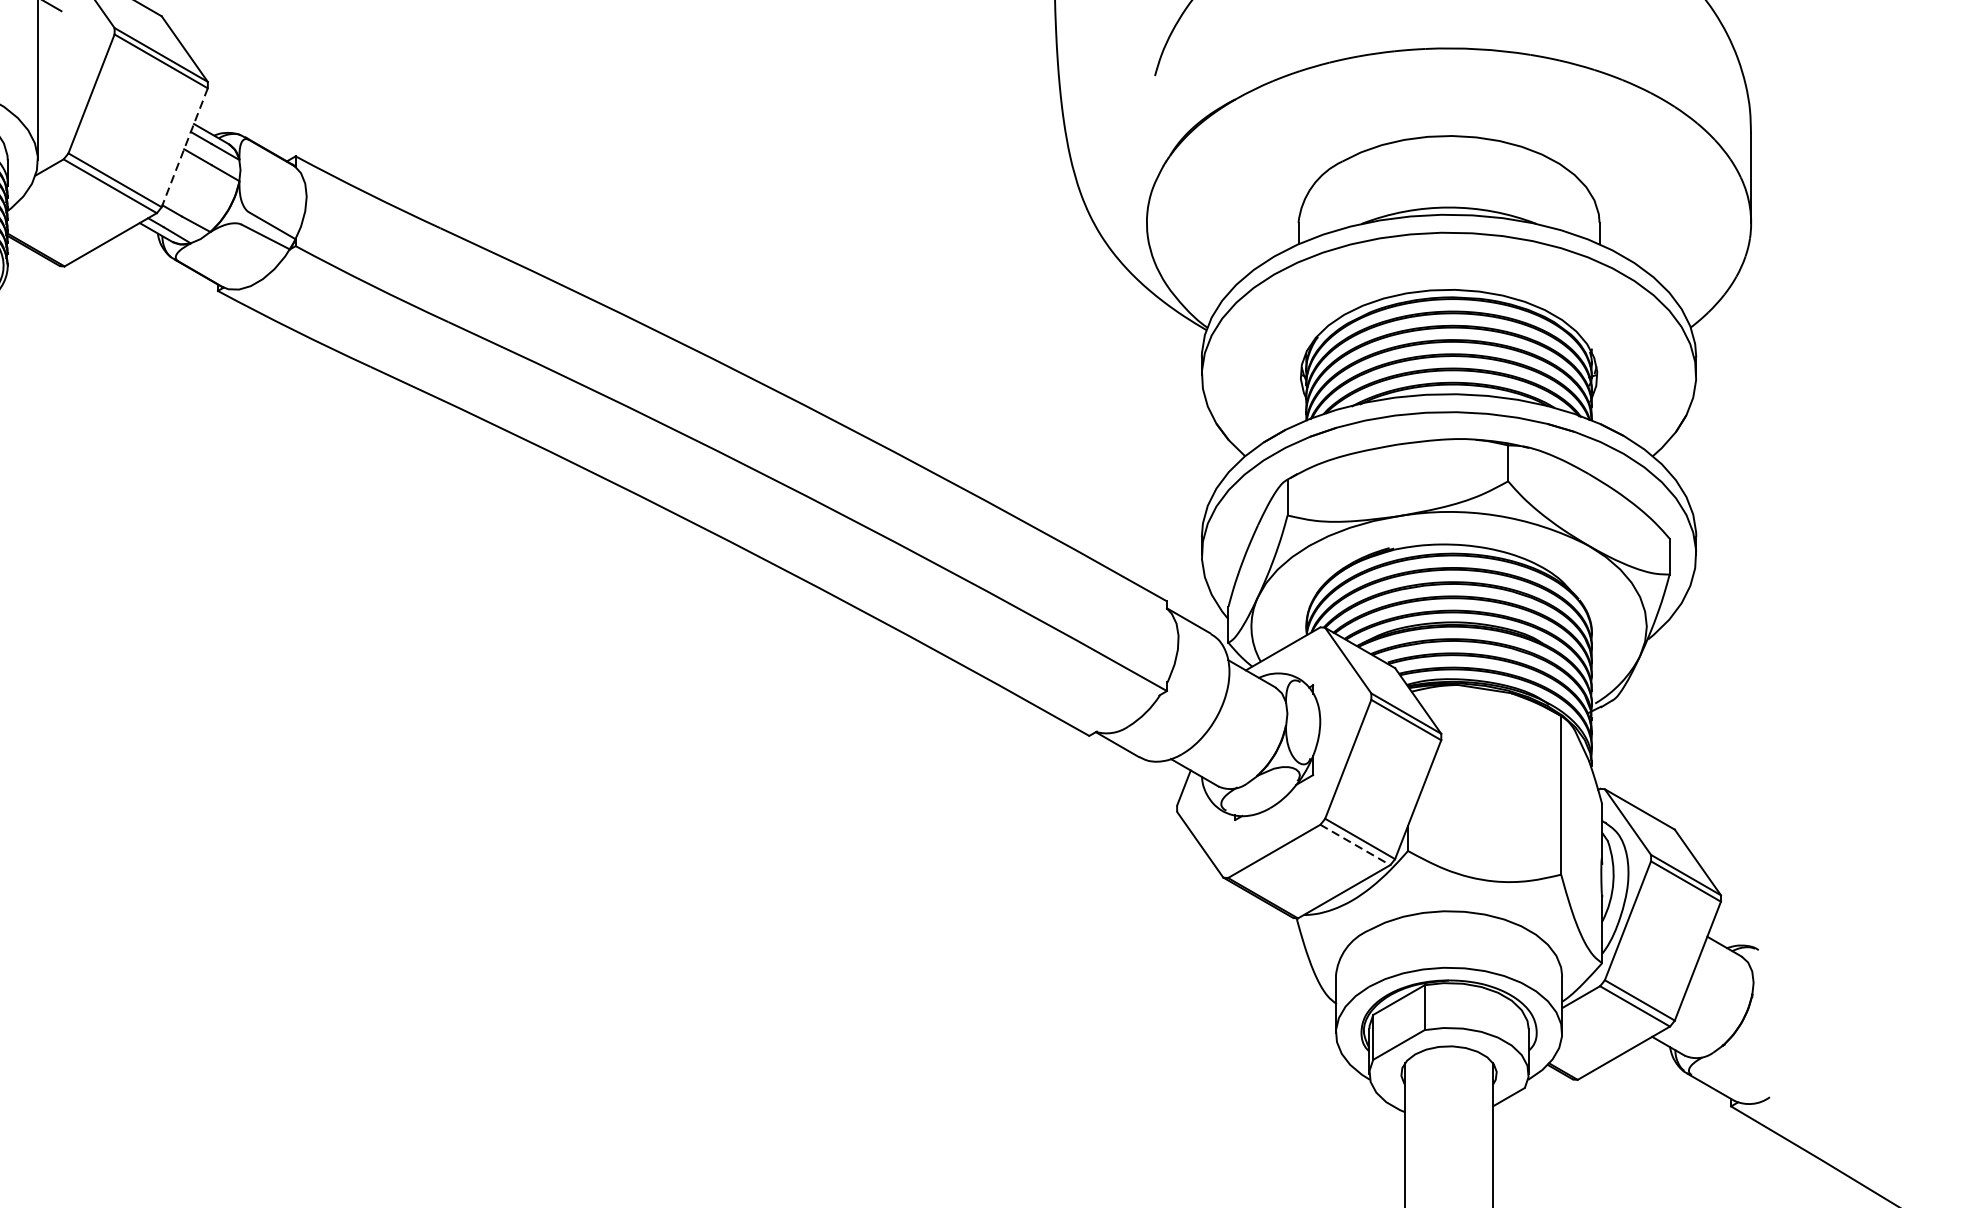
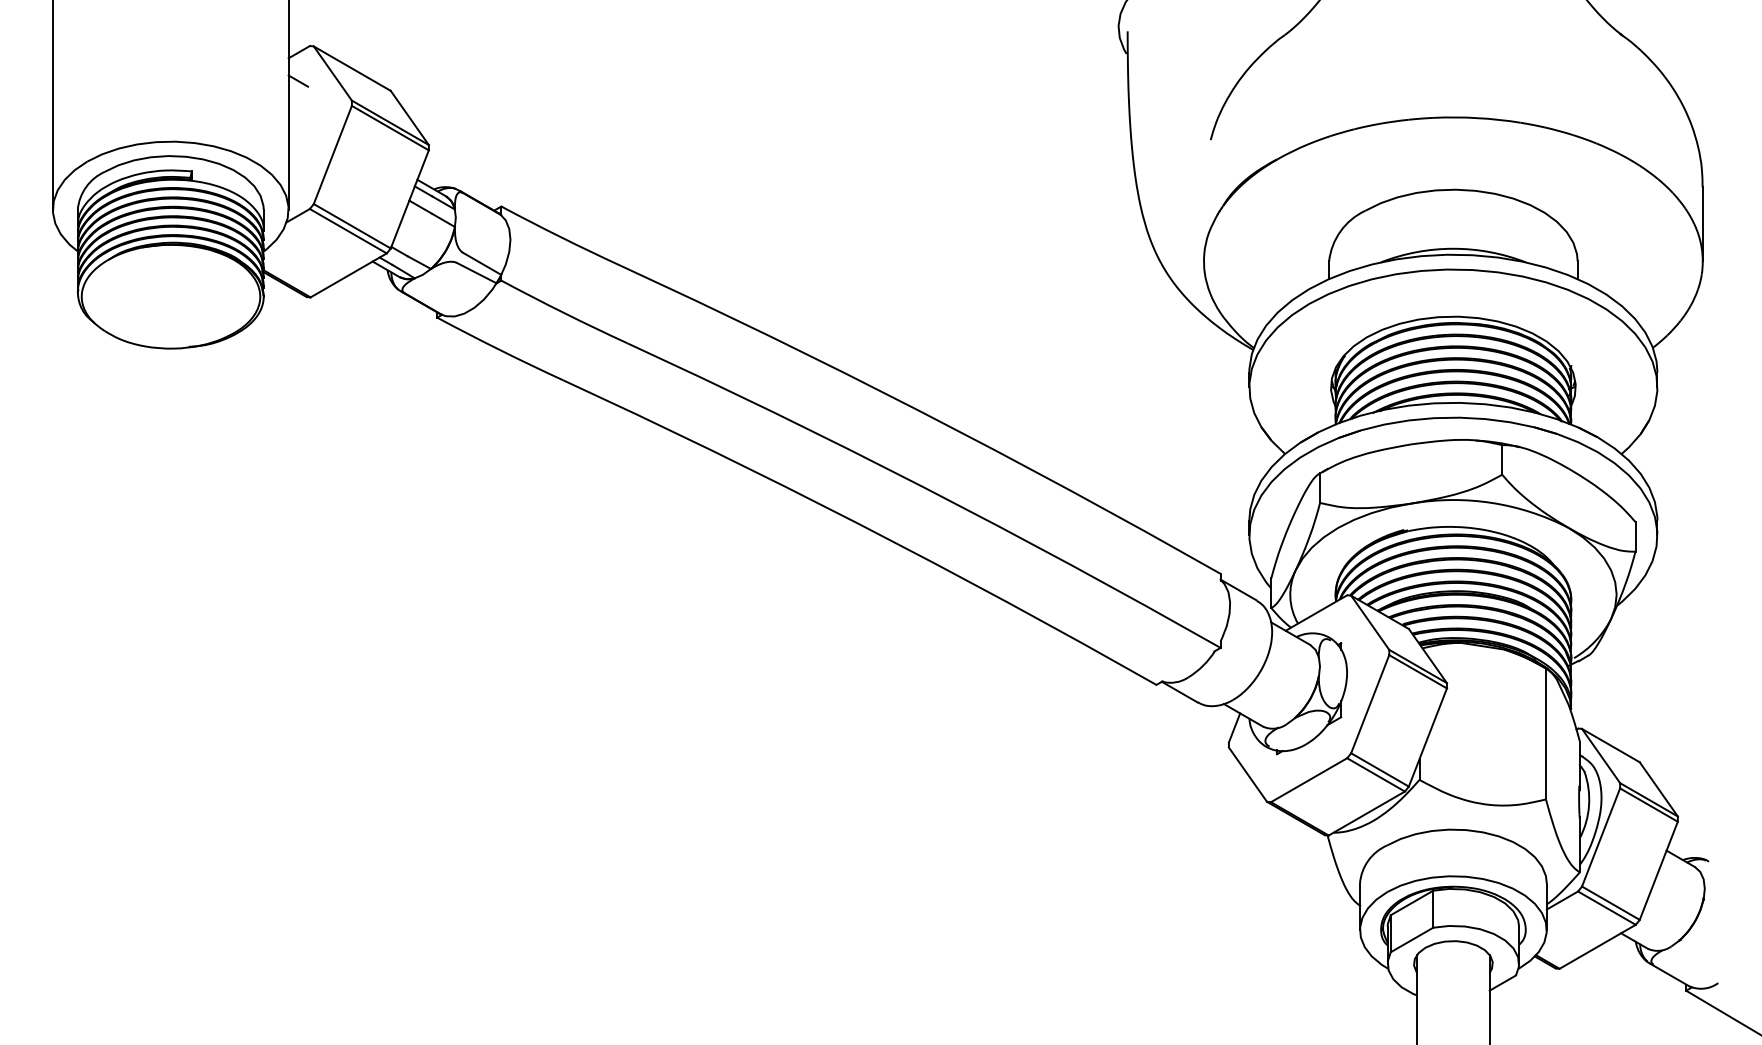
line: (184, 147) -> (409, 199), dashed -> solid
line: (1355, 845) -> (1376, 775), dashed -> solid

